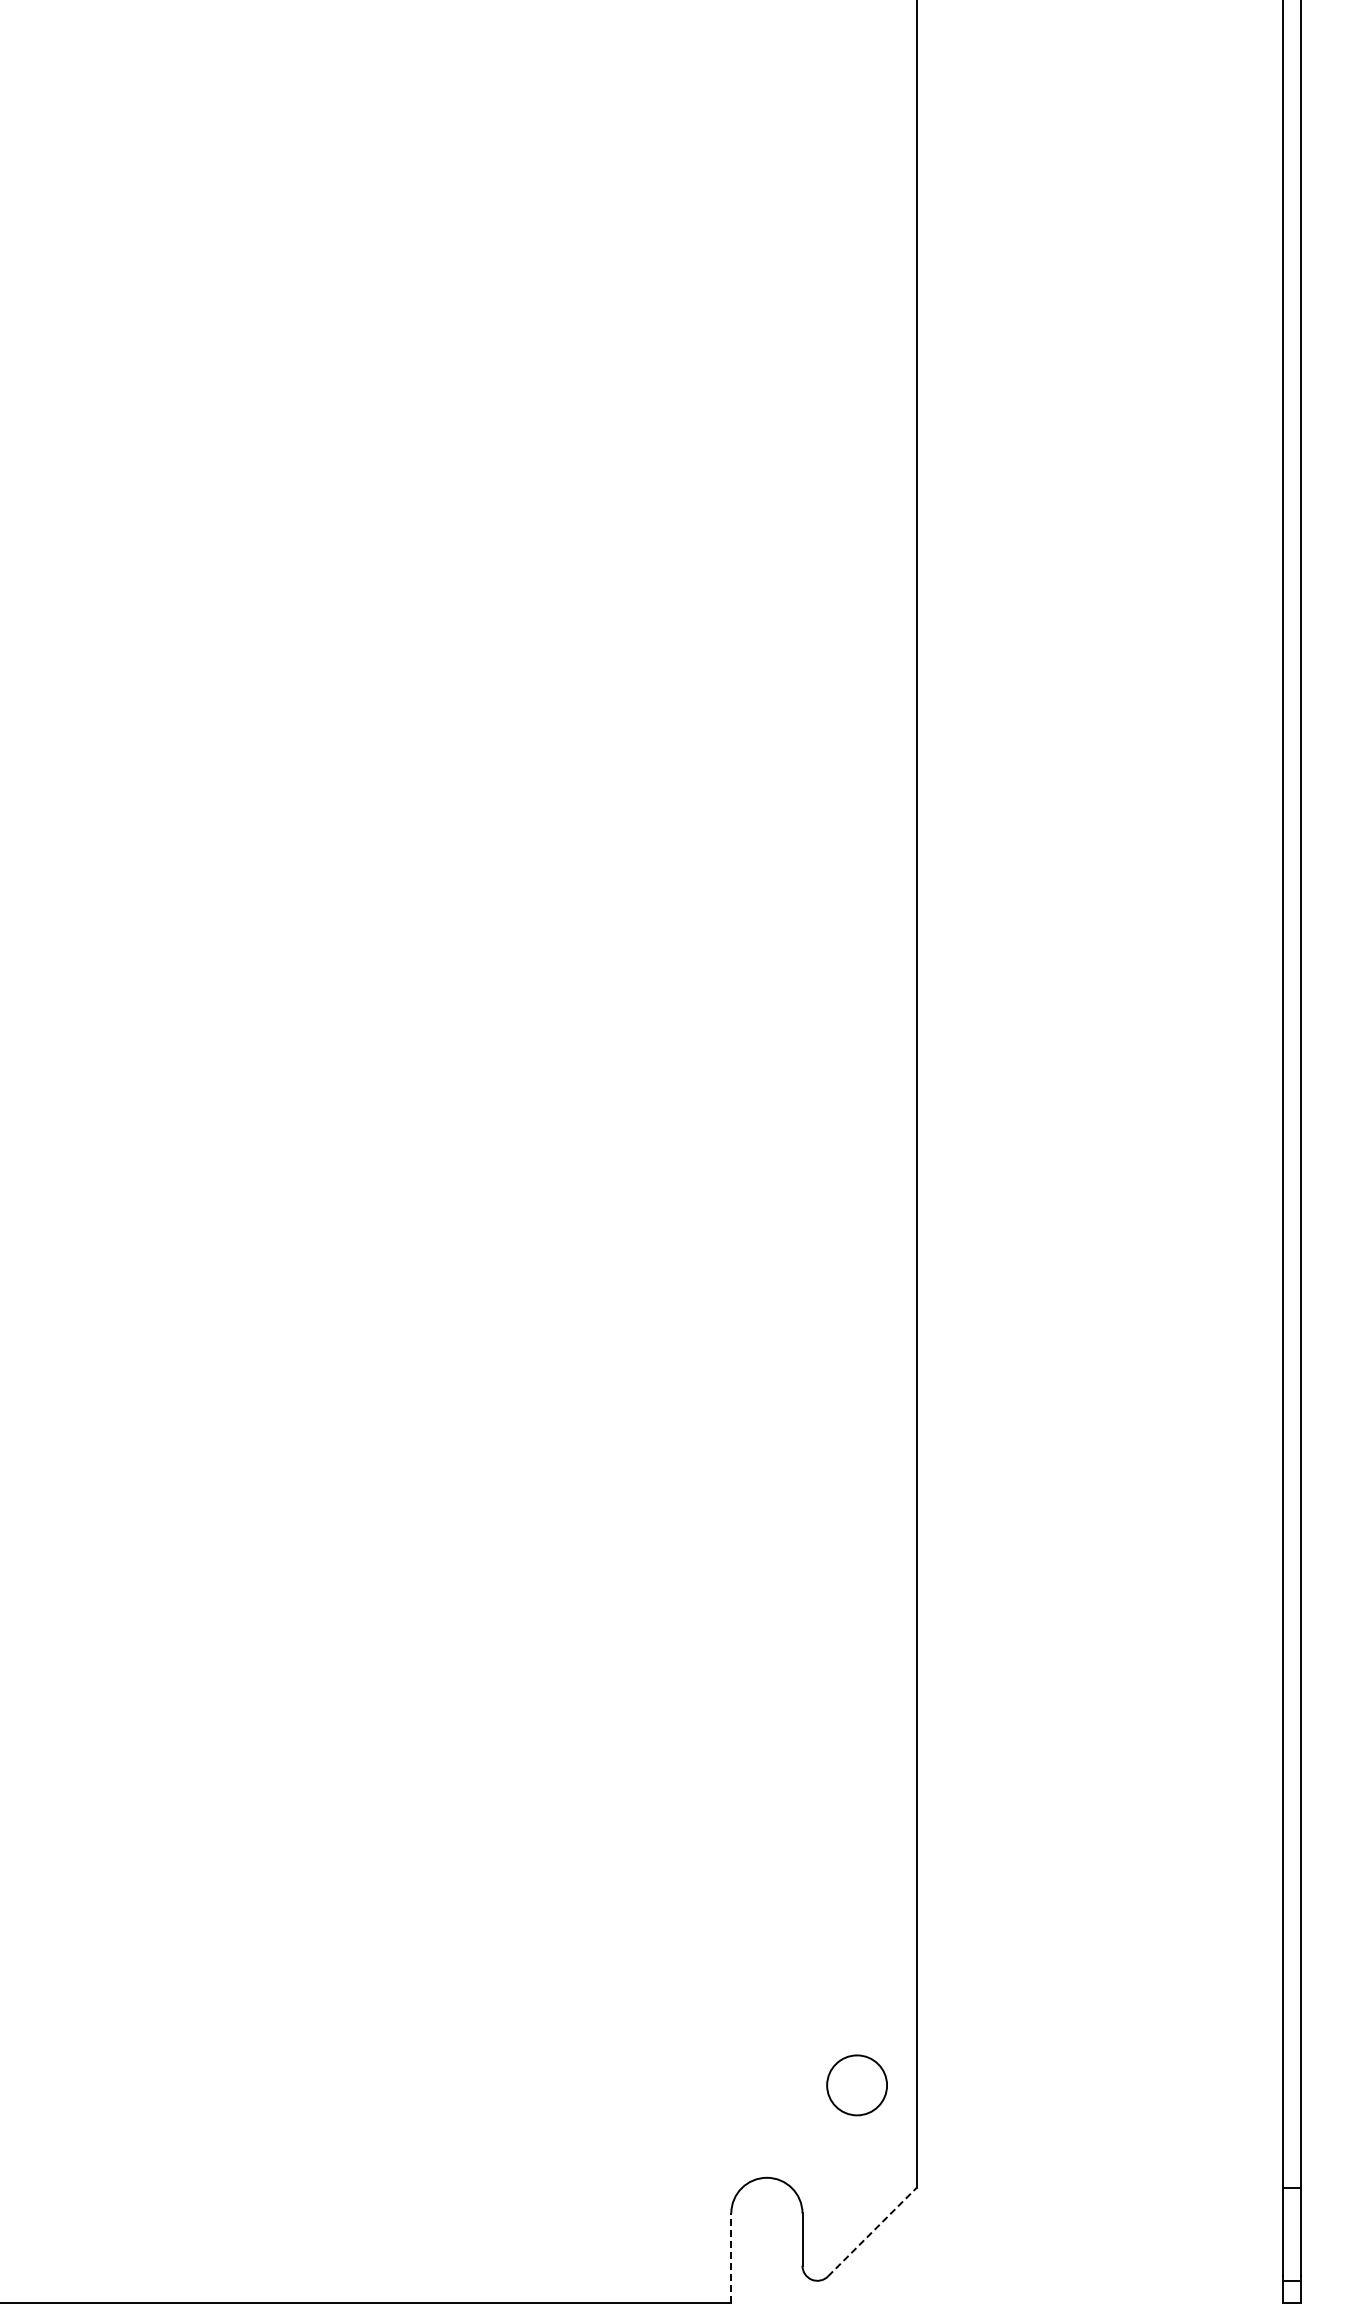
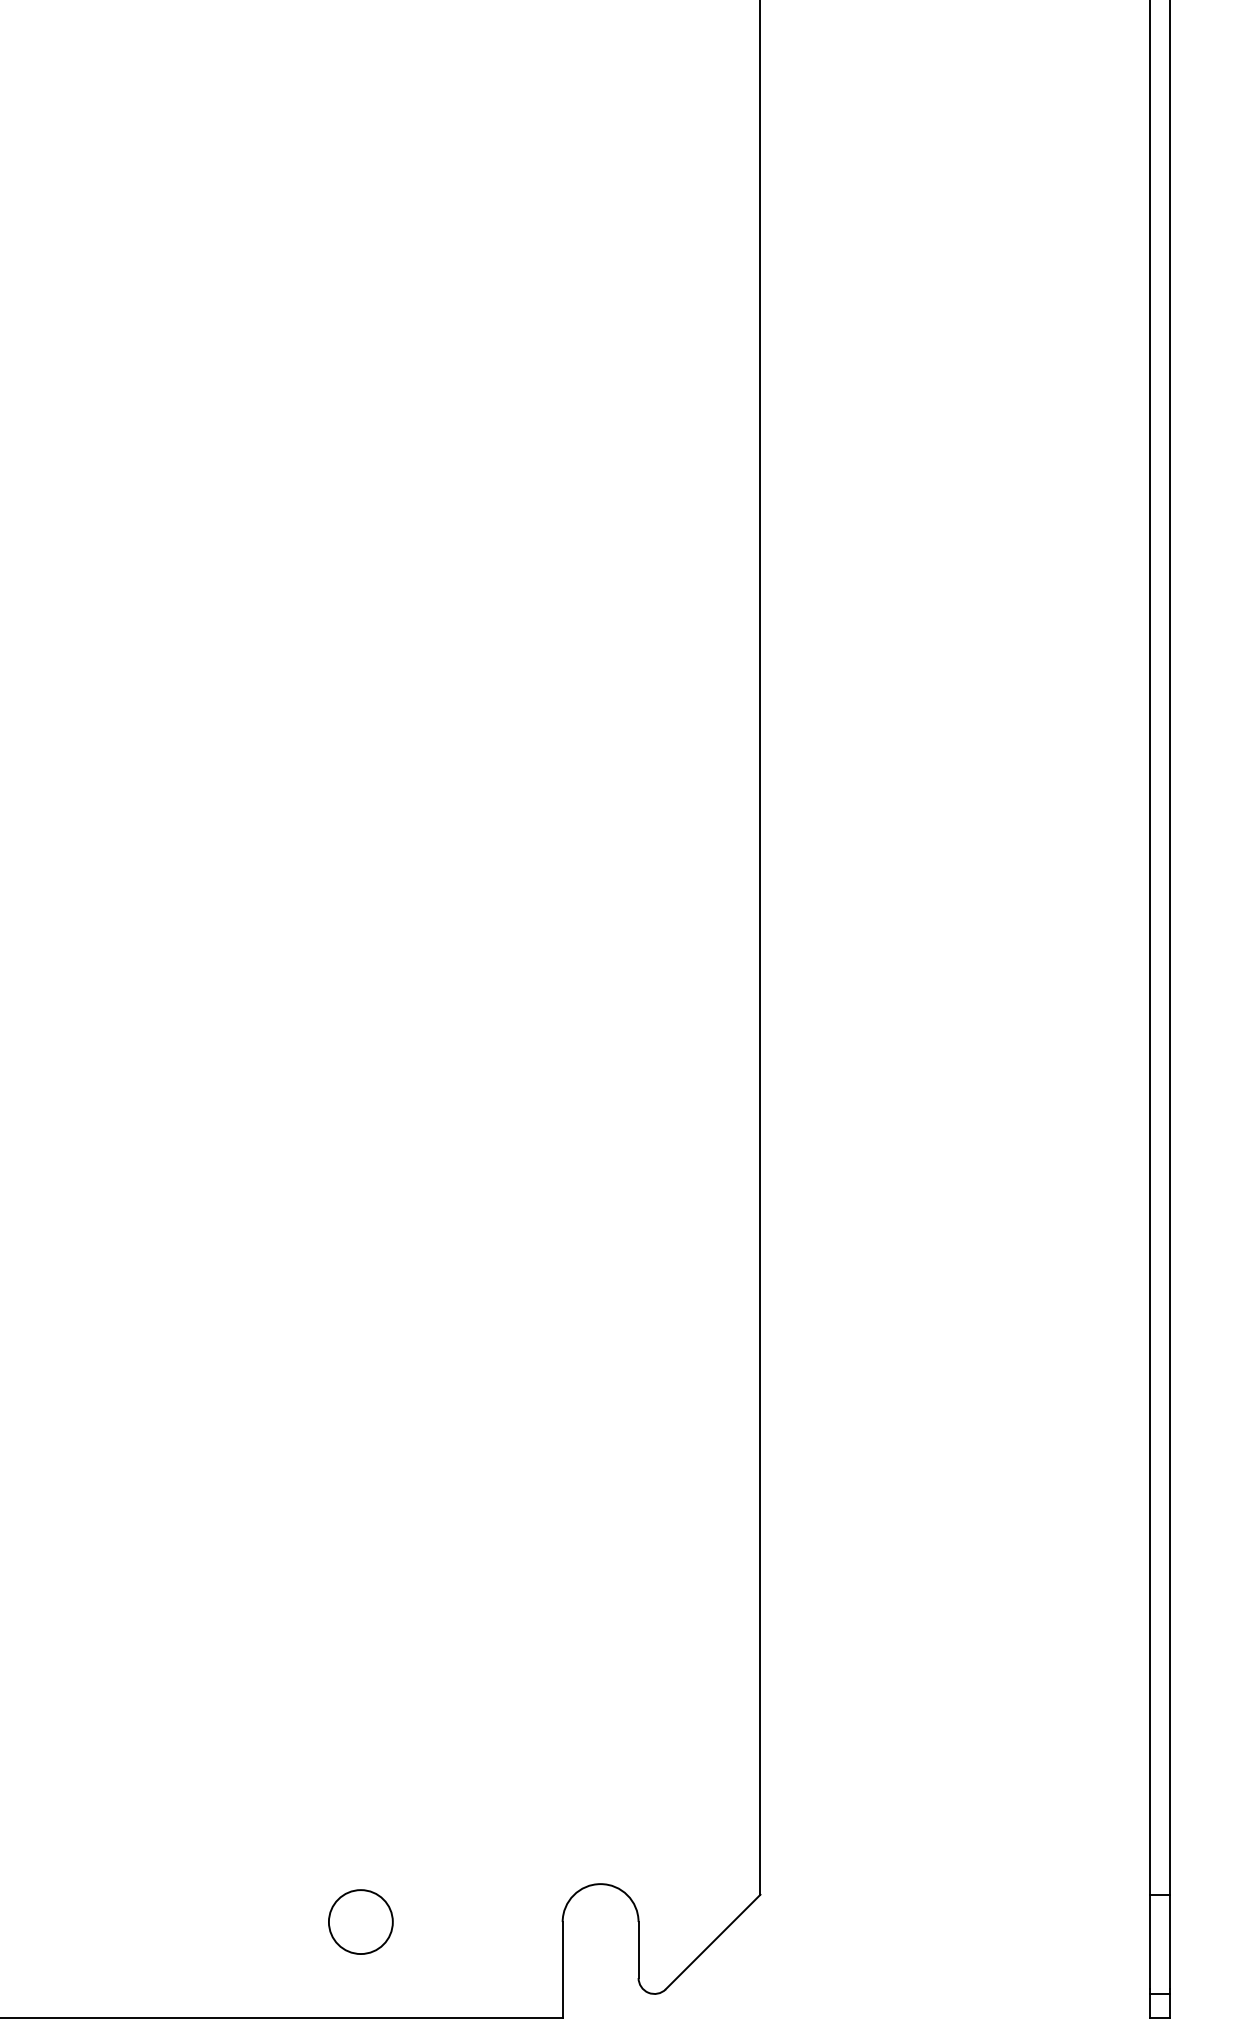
circle: (856, 2085) -> (360, 1922), moved
line: (872, 2232) -> (713, 1942), dashed -> solid
line: (731, 2258) -> (562, 1970), dashed -> solid

